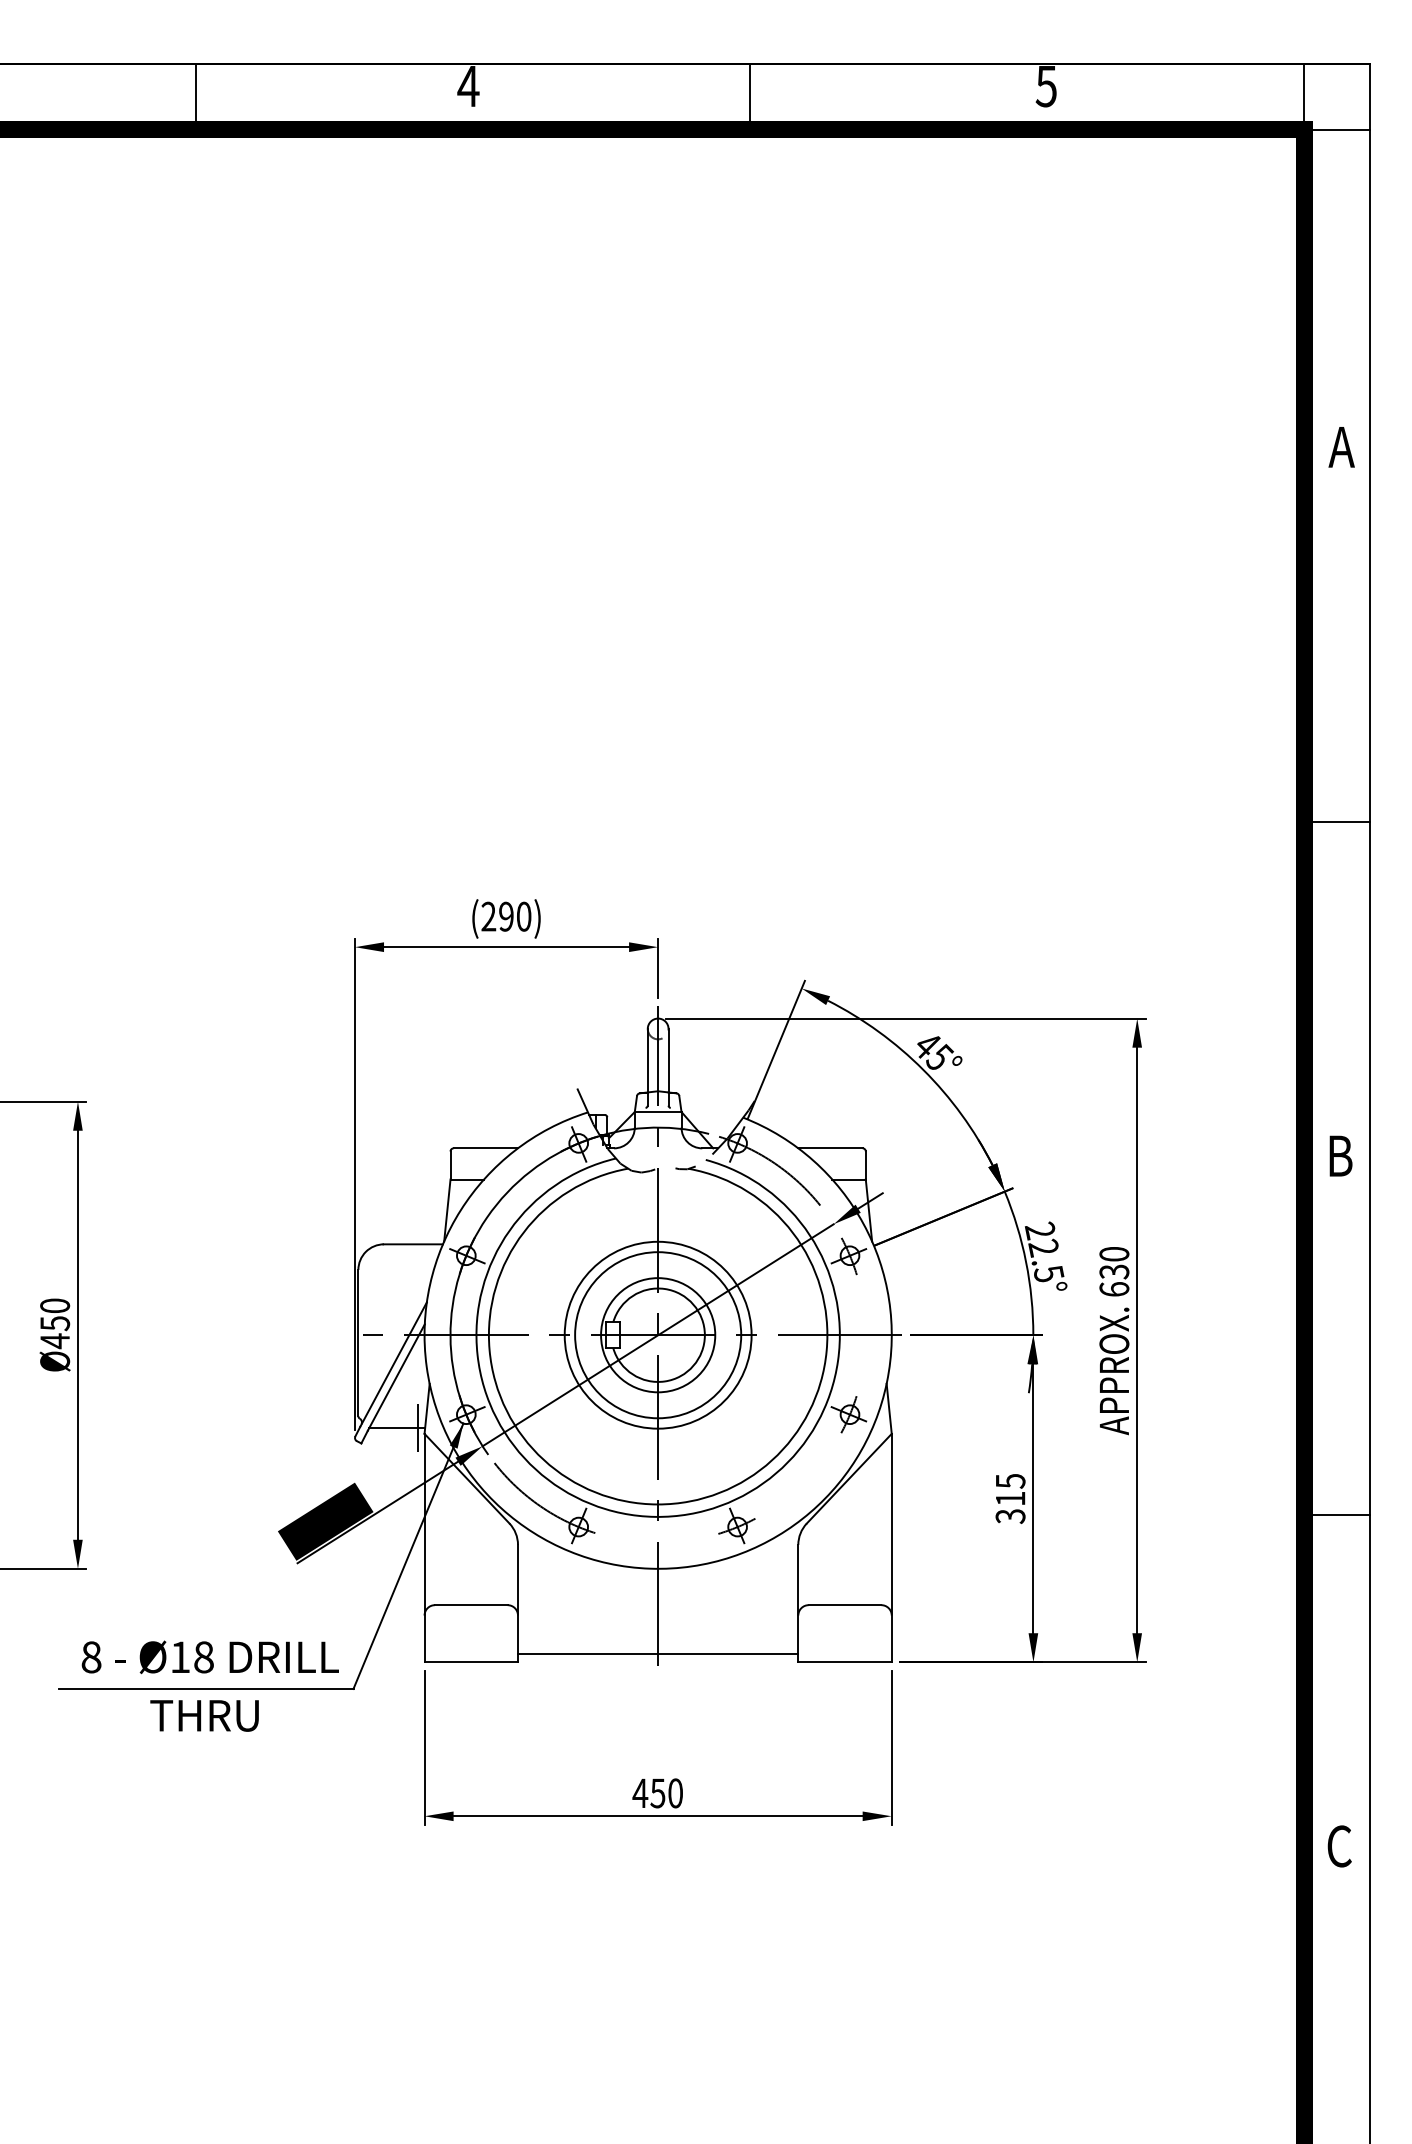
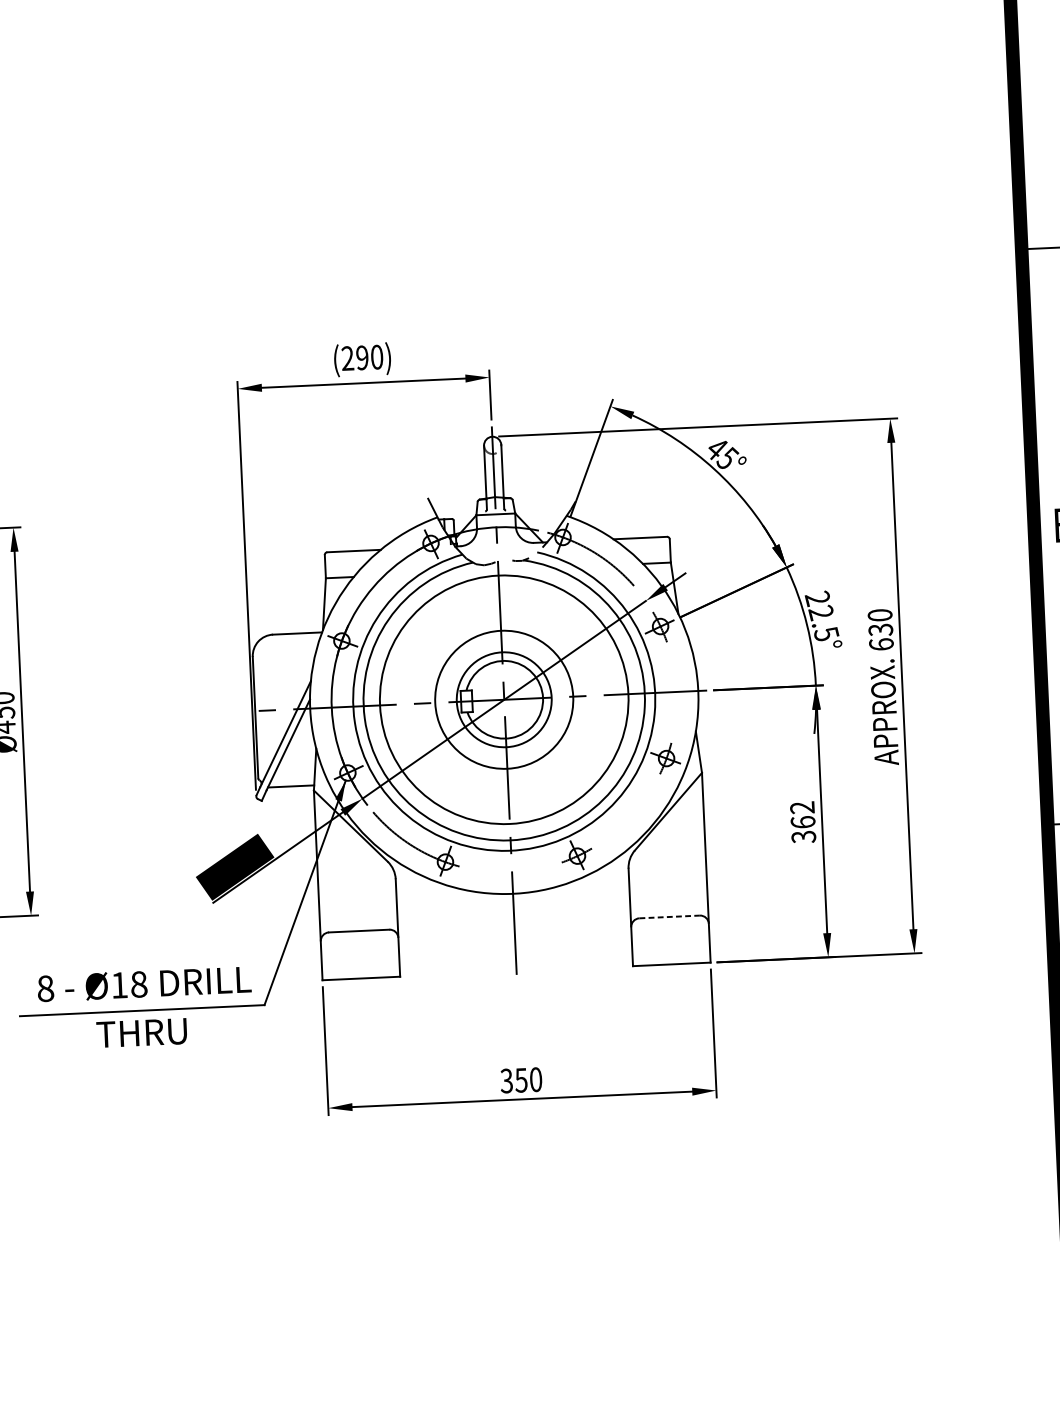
circle: (657, 1334) -> (503, 699), size x1.6
line: (418, 1427) -> (308, 785), removed
text: (1010, 1489) -> (802, 814), 315 -> 362
line: (845, 1605) -> (670, 917), solid -> dashed
line: (658, 1653) -> (516, 964), removed
text: (640, 1793) -> (506, 1081), 450 -> 350

